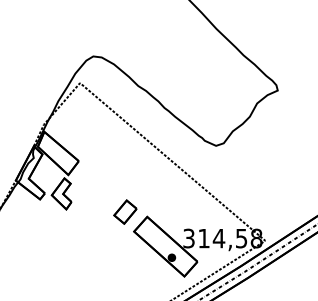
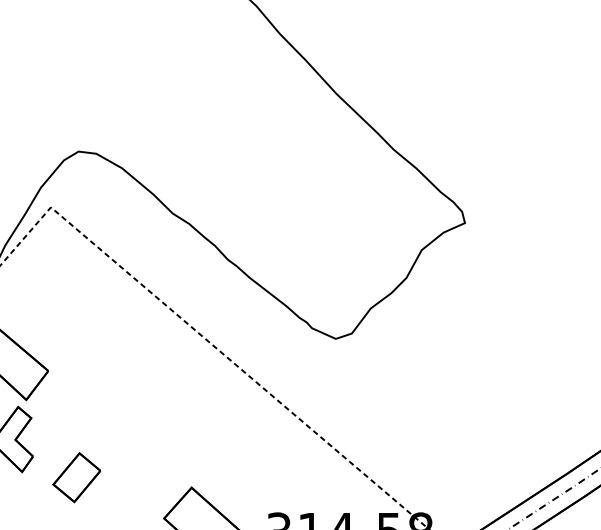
part: (125, 211) -> (76, 476), moved

